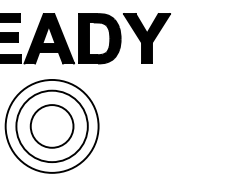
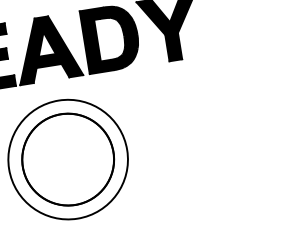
circle: (51, 126) -> (67, 159), size x1.67

